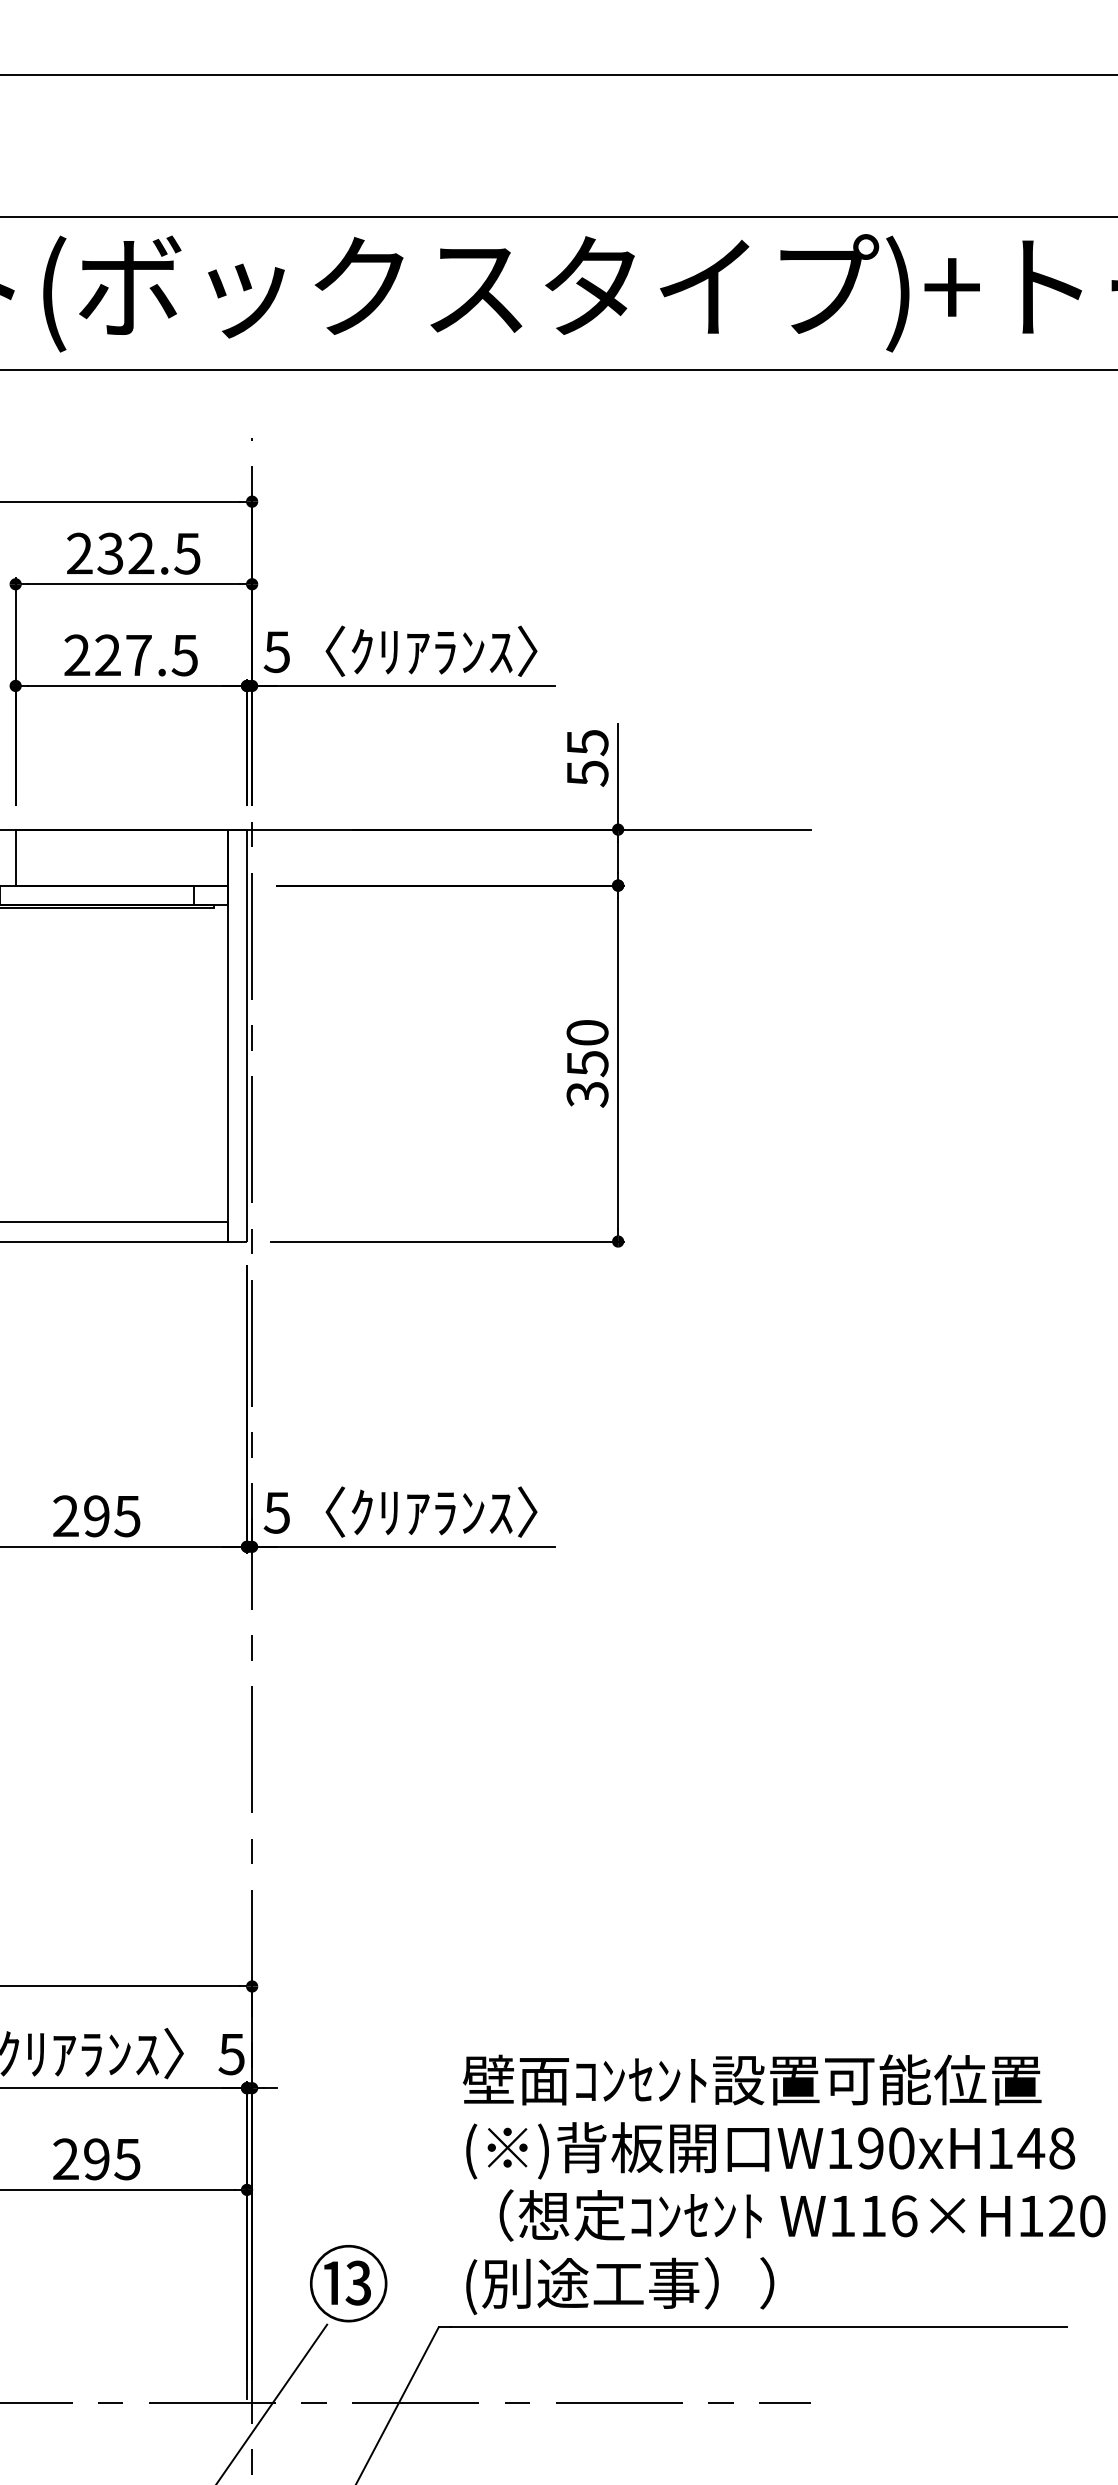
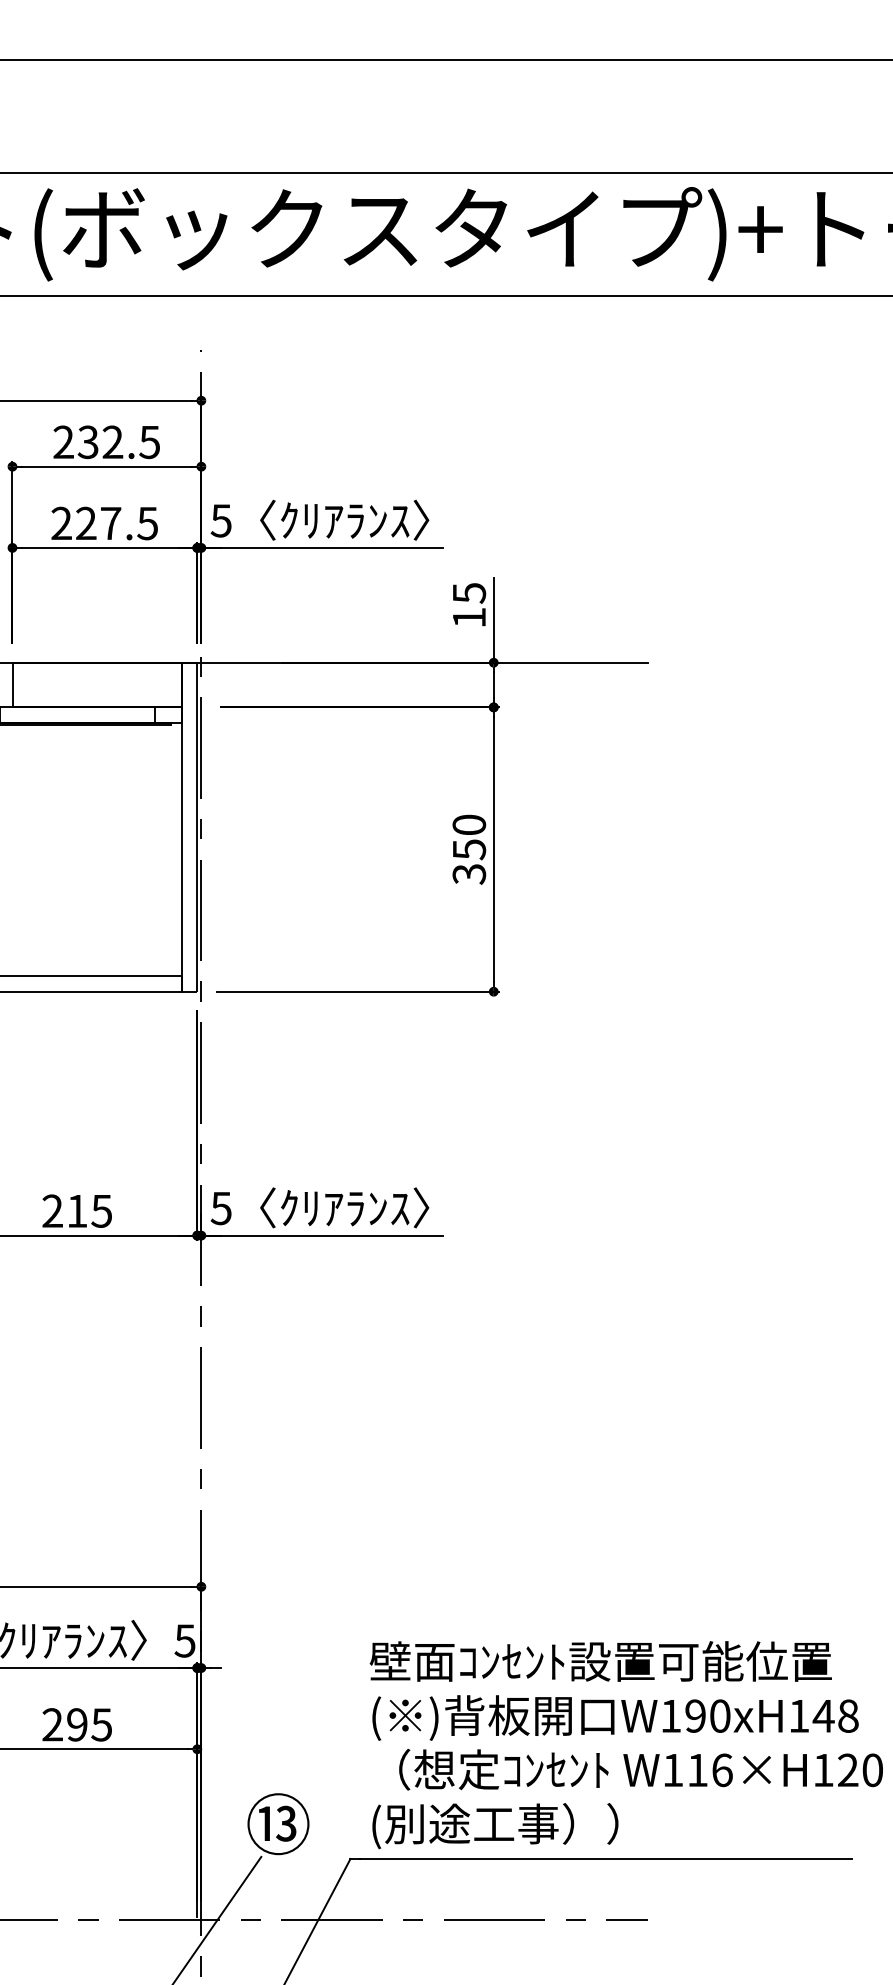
text: (587, 773) -> (469, 617), 55 -> 15
text: (96, 1516) -> (77, 1211), 295 -> 215

